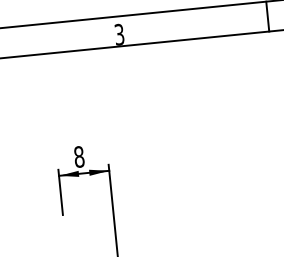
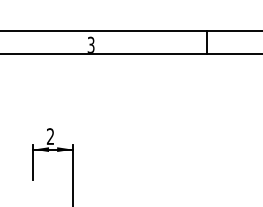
text: (79, 156) -> (50, 136), 8 -> 2

